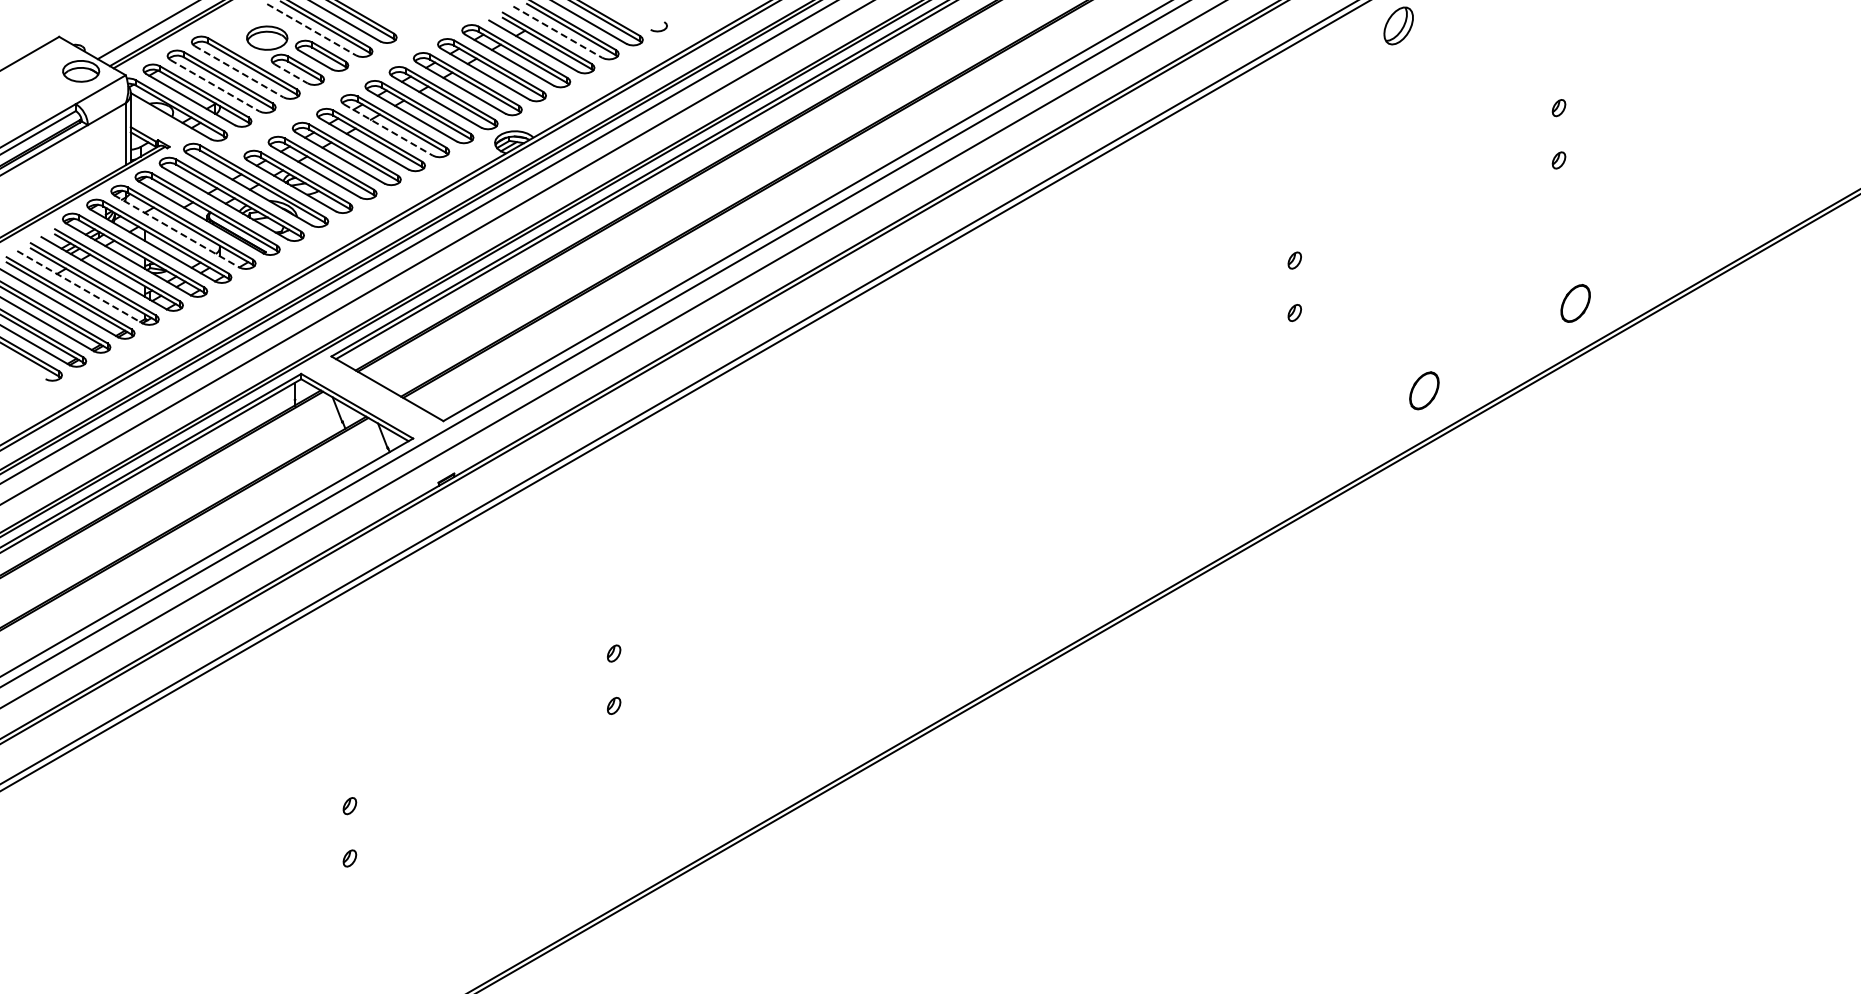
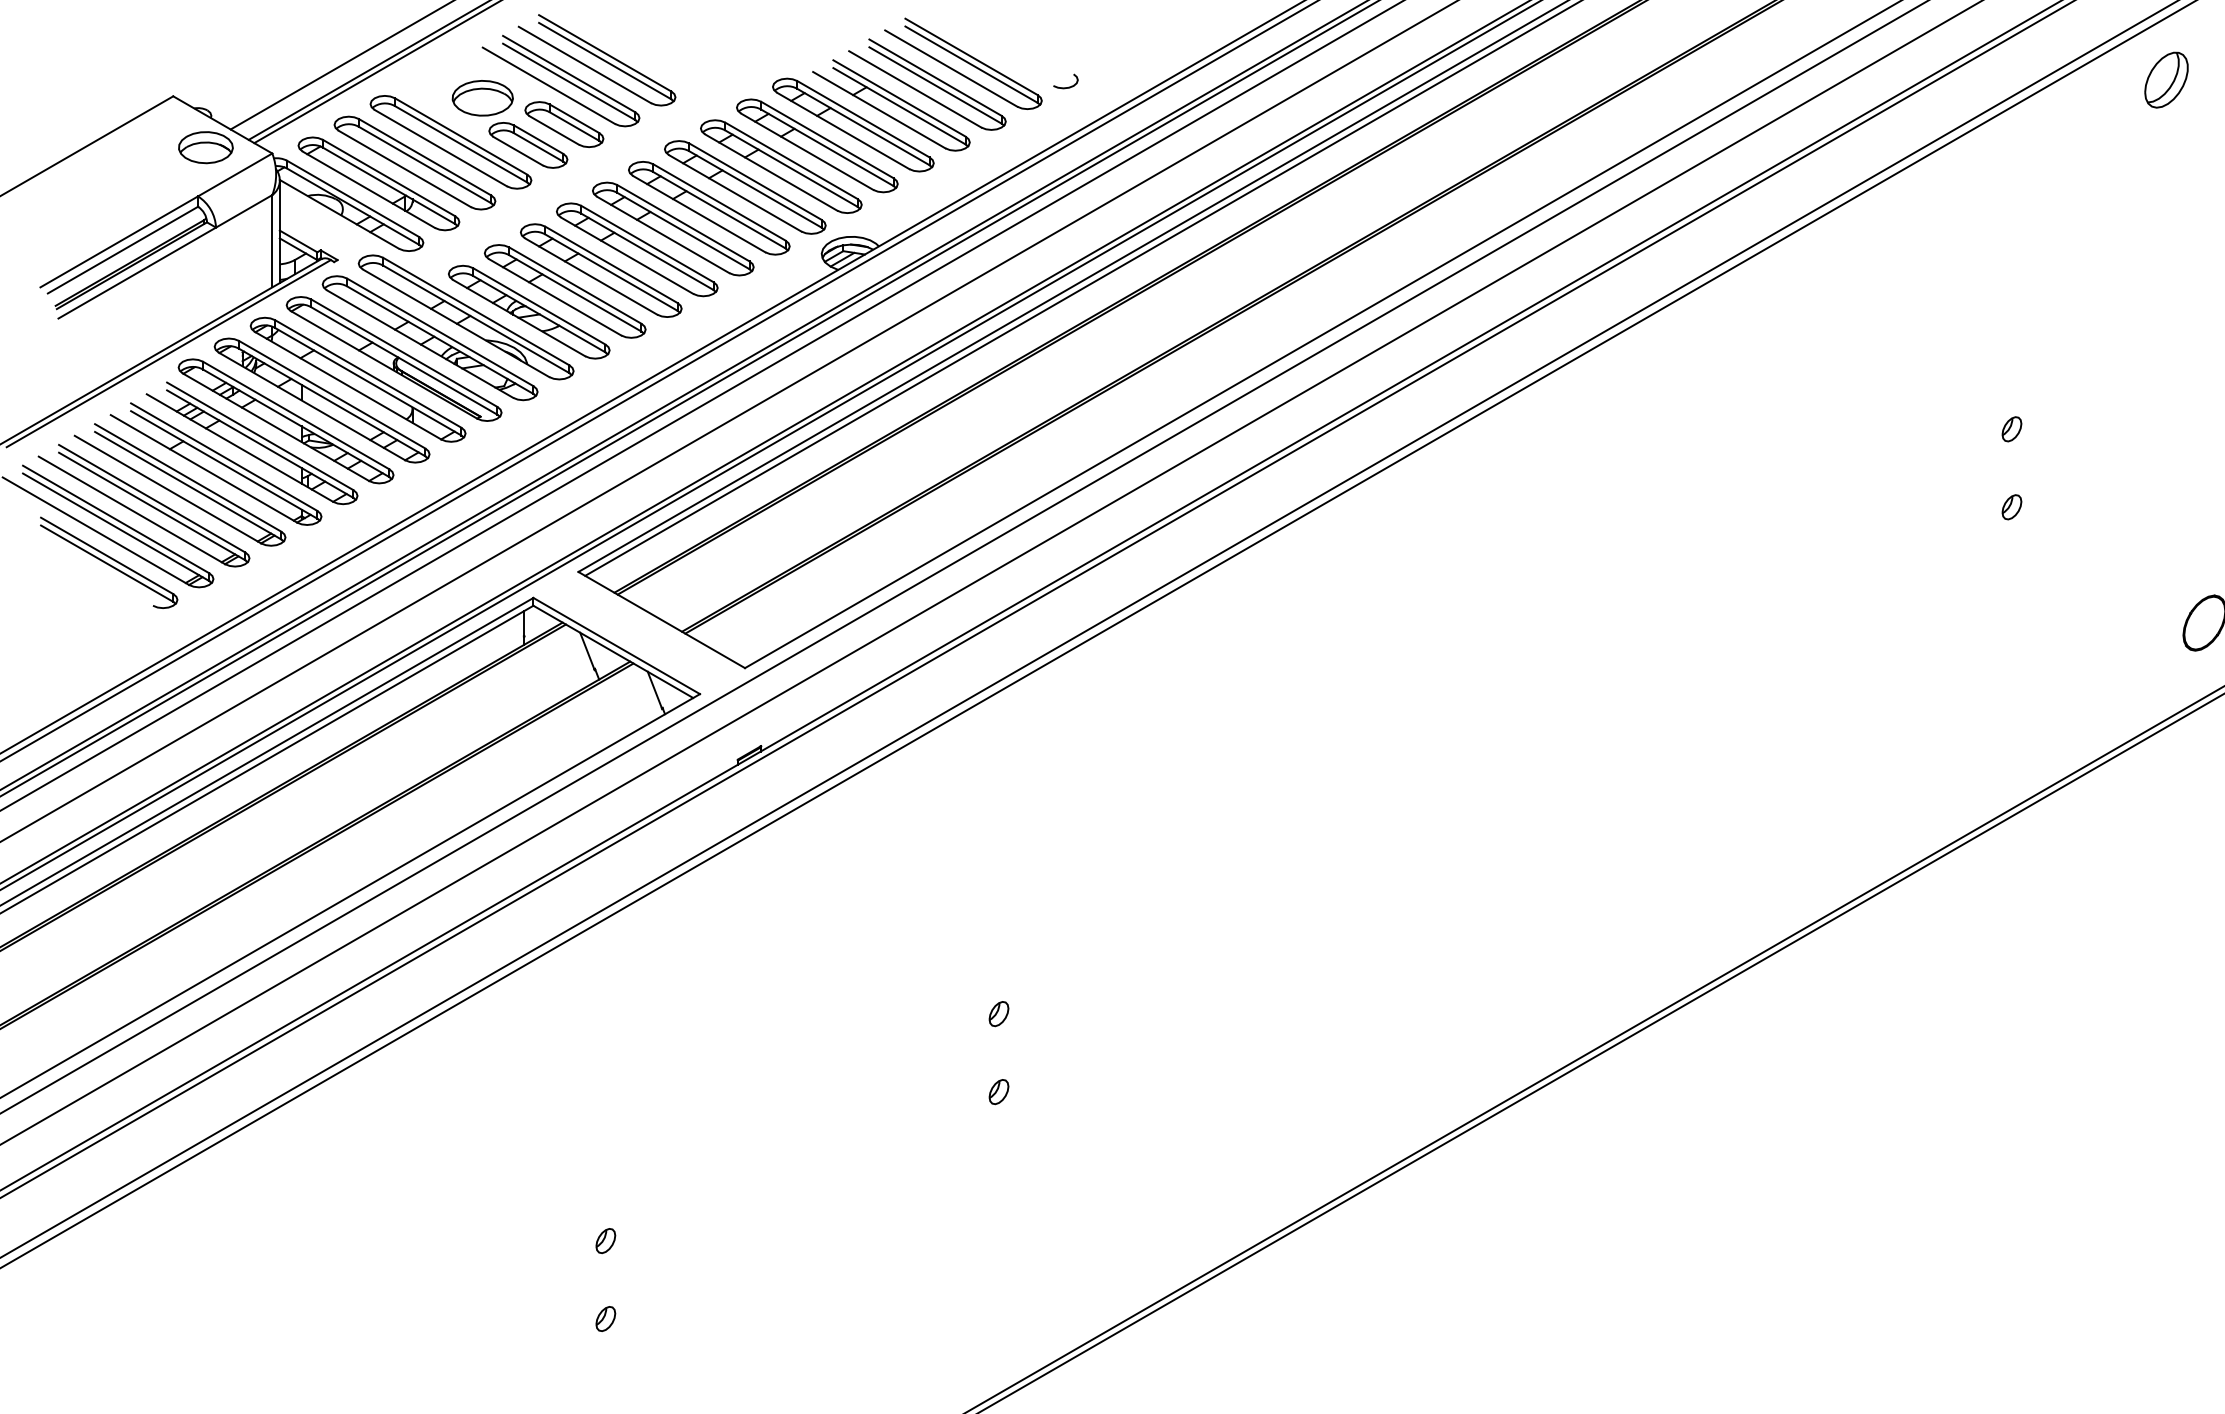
line: (312, 30) -> (550, 86), dashed -> solid
line: (558, 32) -> (916, 89), dashed -> solid
line: (239, 71) -> (441, 147), dashed -> solid
line: (291, 74) -> (518, 152), dashed -> solid
line: (215, 85) -> (405, 168), dashed -> solid
line: (388, 130) -> (663, 235), dashed -> solid
line: (177, 231) -> (349, 385), dashed -> solid
line: (80, 287) -> (204, 469), dashed -> solid

